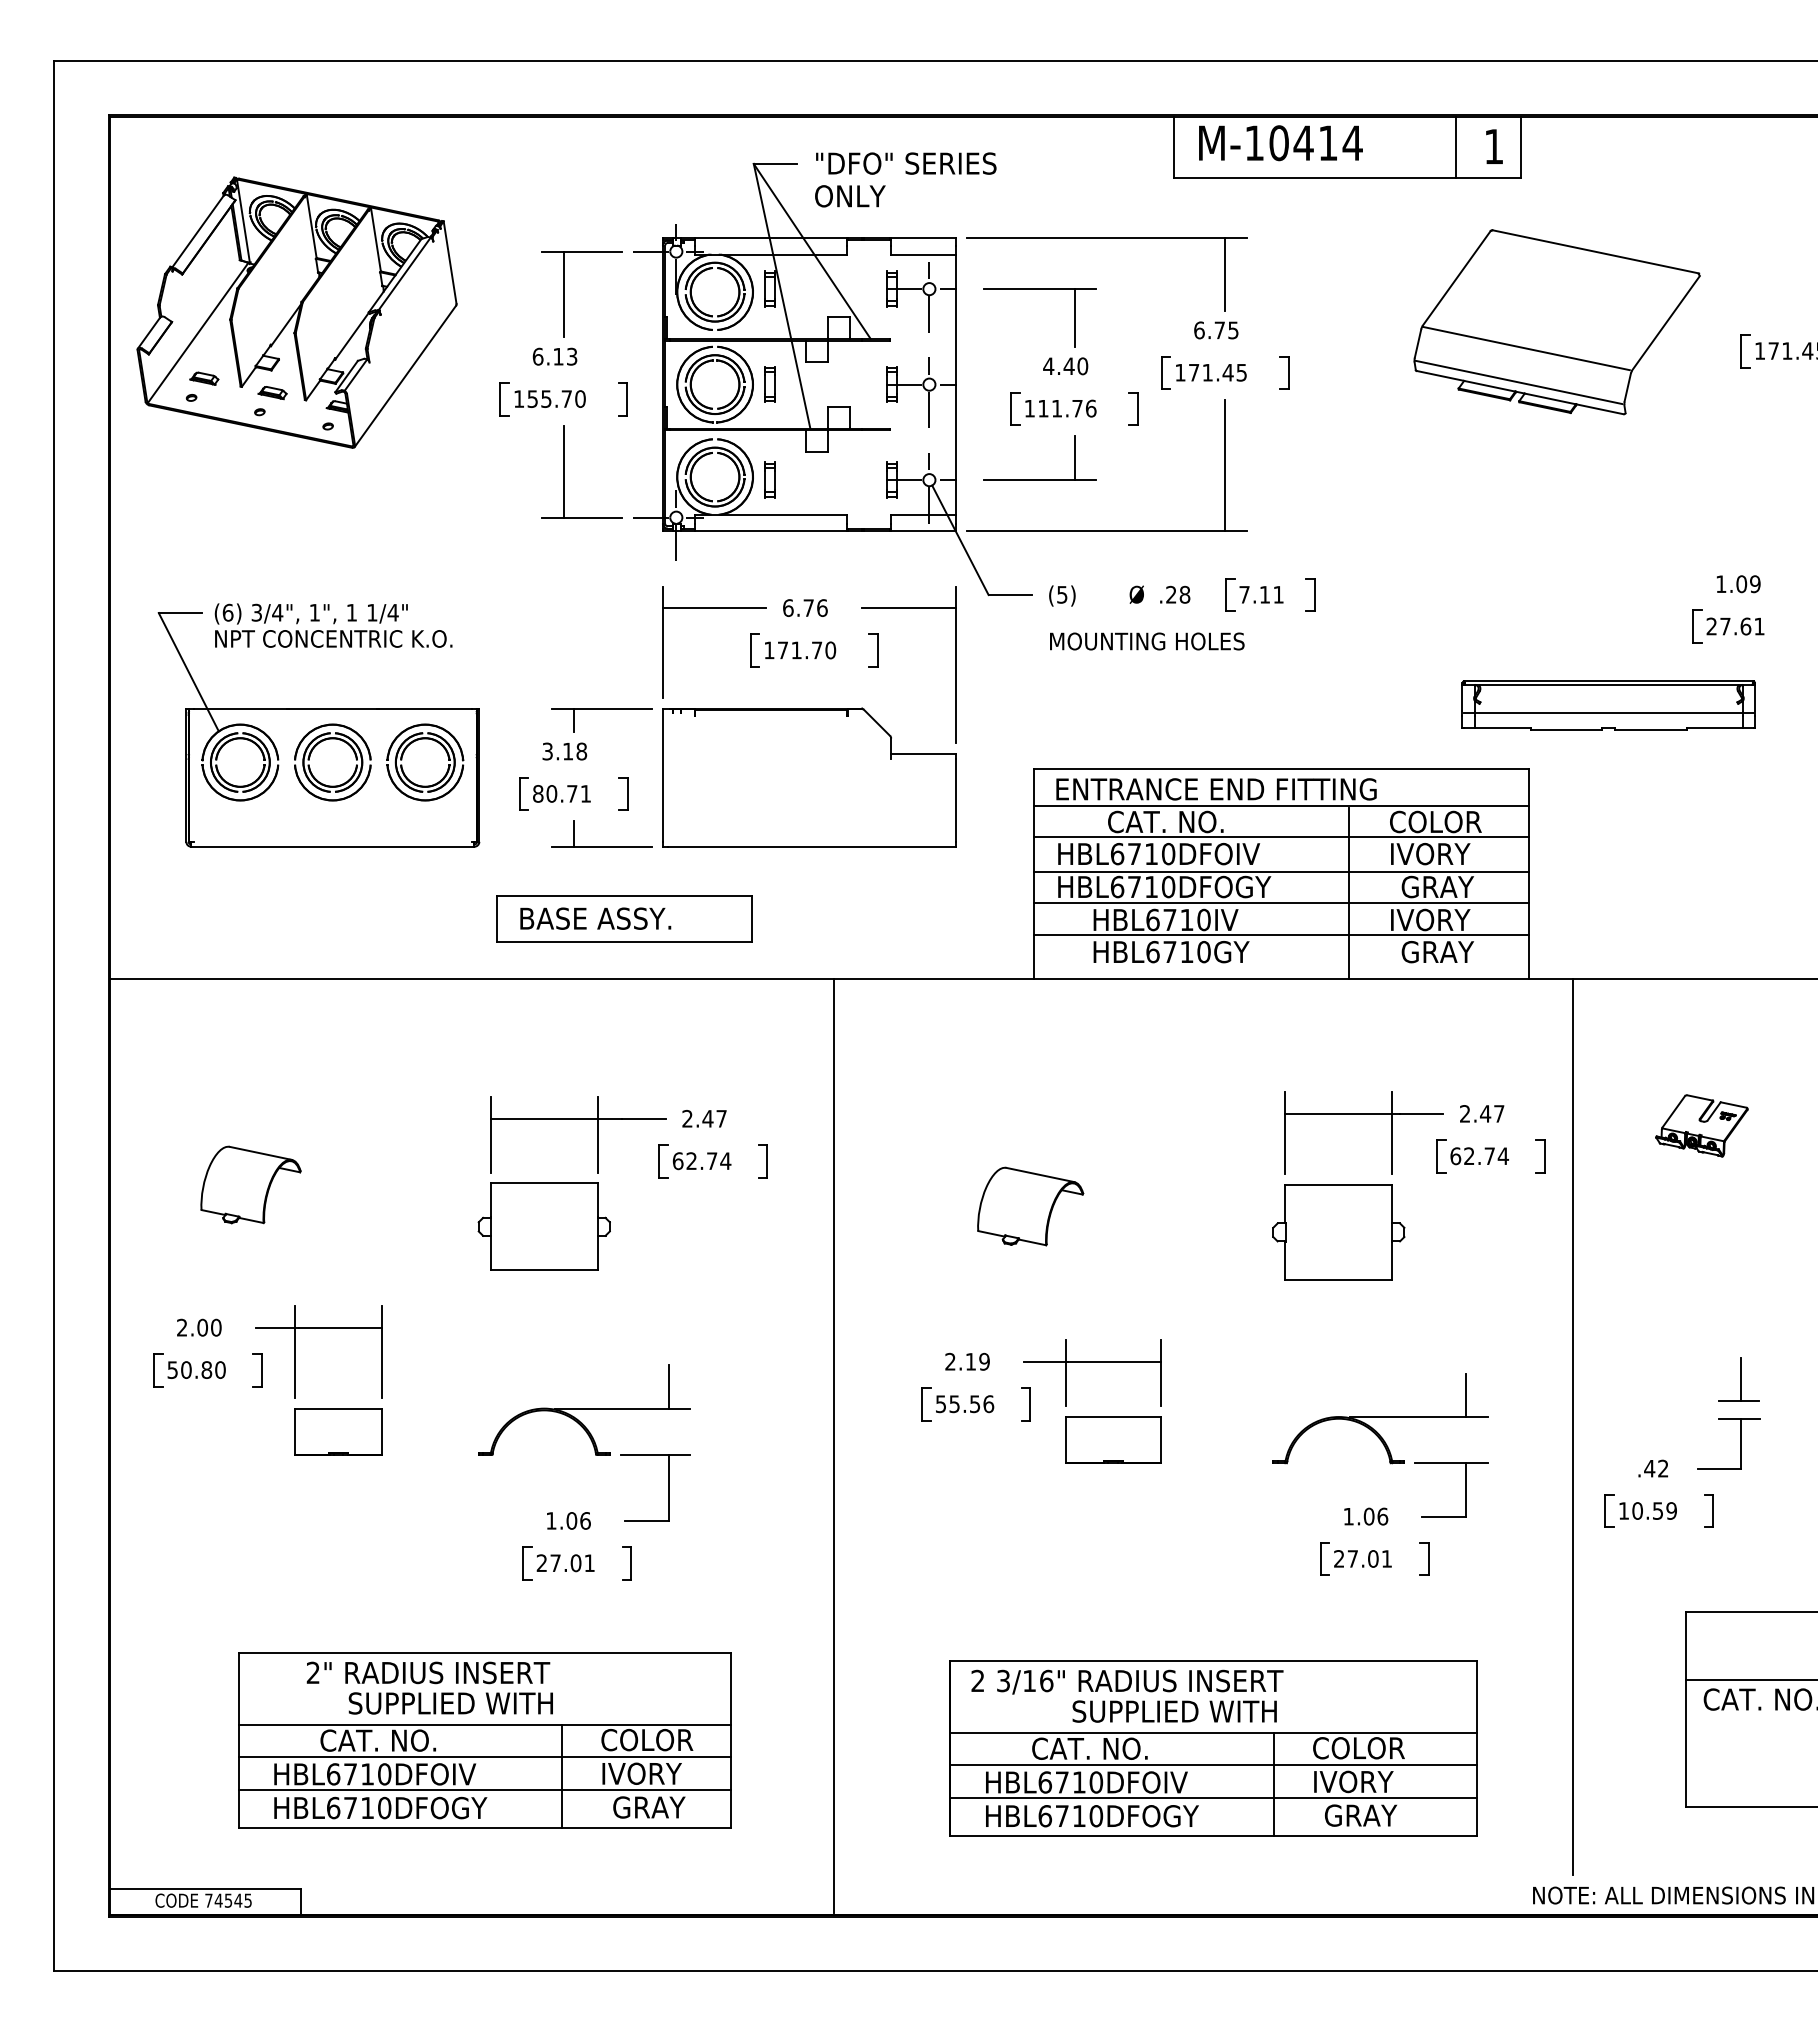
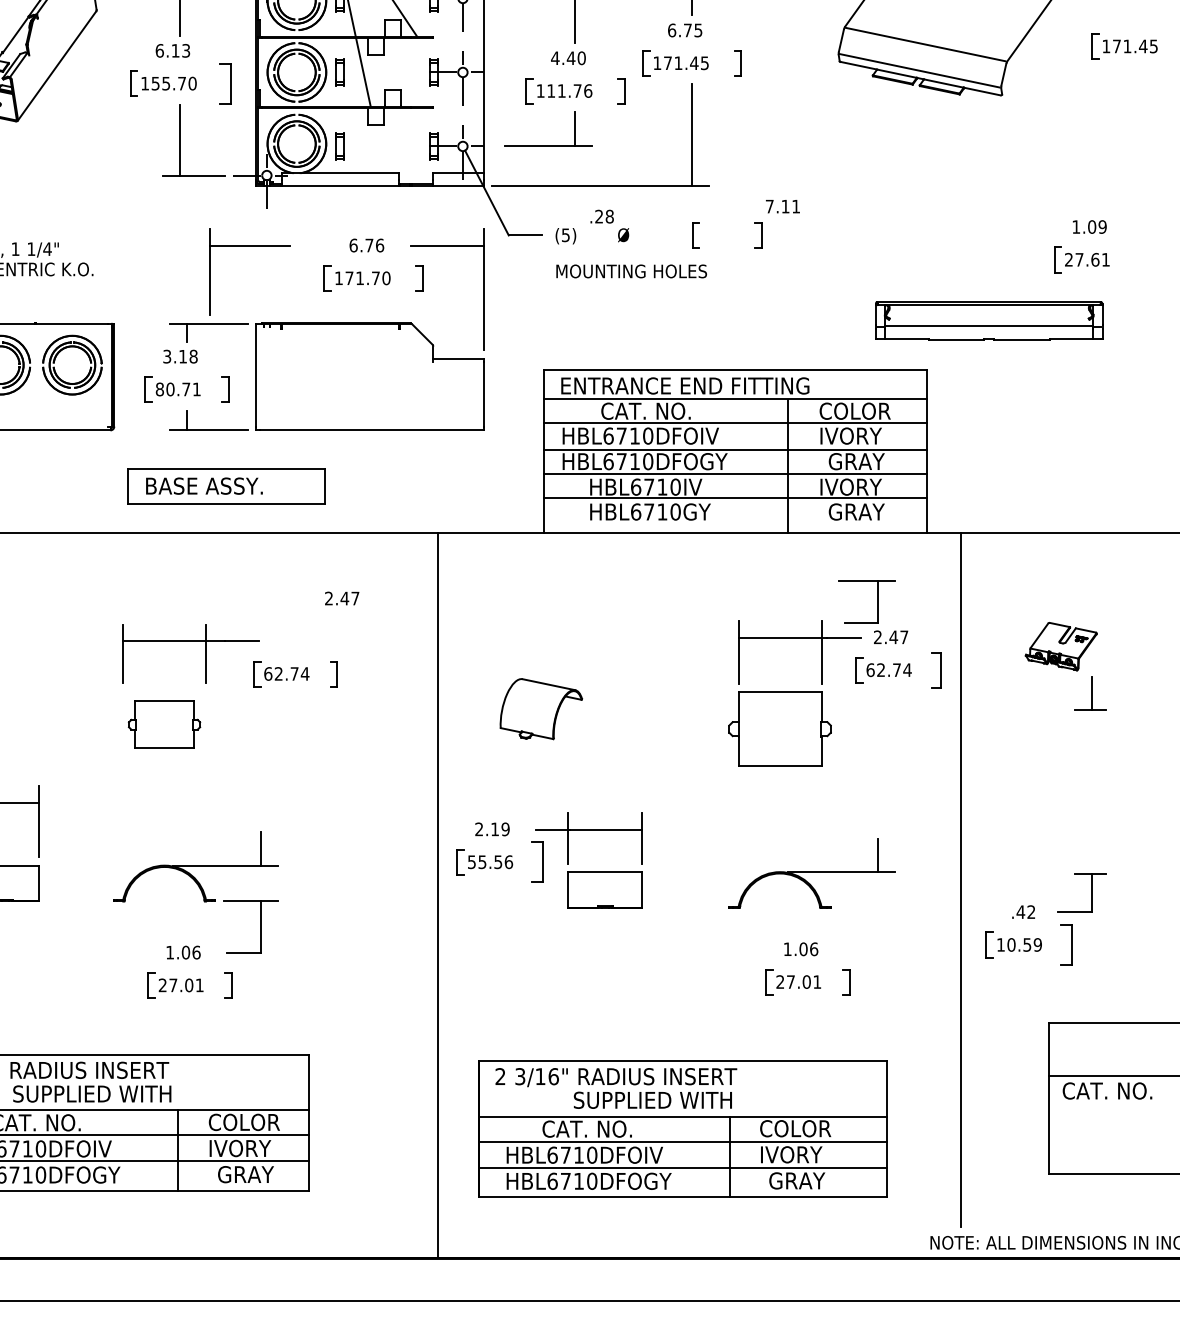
part: (622, 399) -> (225, 83), size x1.6
text: (1175, 594) -> (602, 216), moved
text: (1261, 594) -> (782, 206), moved
part: (714, 608) -> (249, 245), moved
text: (704, 1118) -> (342, 598), moved
part: (1540, 1156) -> (936, 670), size x1.4
part: (543, 1226) -> (163, 724), size x0.7
part: (1738, 1379) -> (1089, 693), moved
part: (1025, 1404) -> (537, 862), size x1.6
line: (833, 1445) -> (437, 894), moved
part: (1465, 1489) -> (878, 601), moved
part: (1708, 1510) -> (1066, 944), size x1.6

